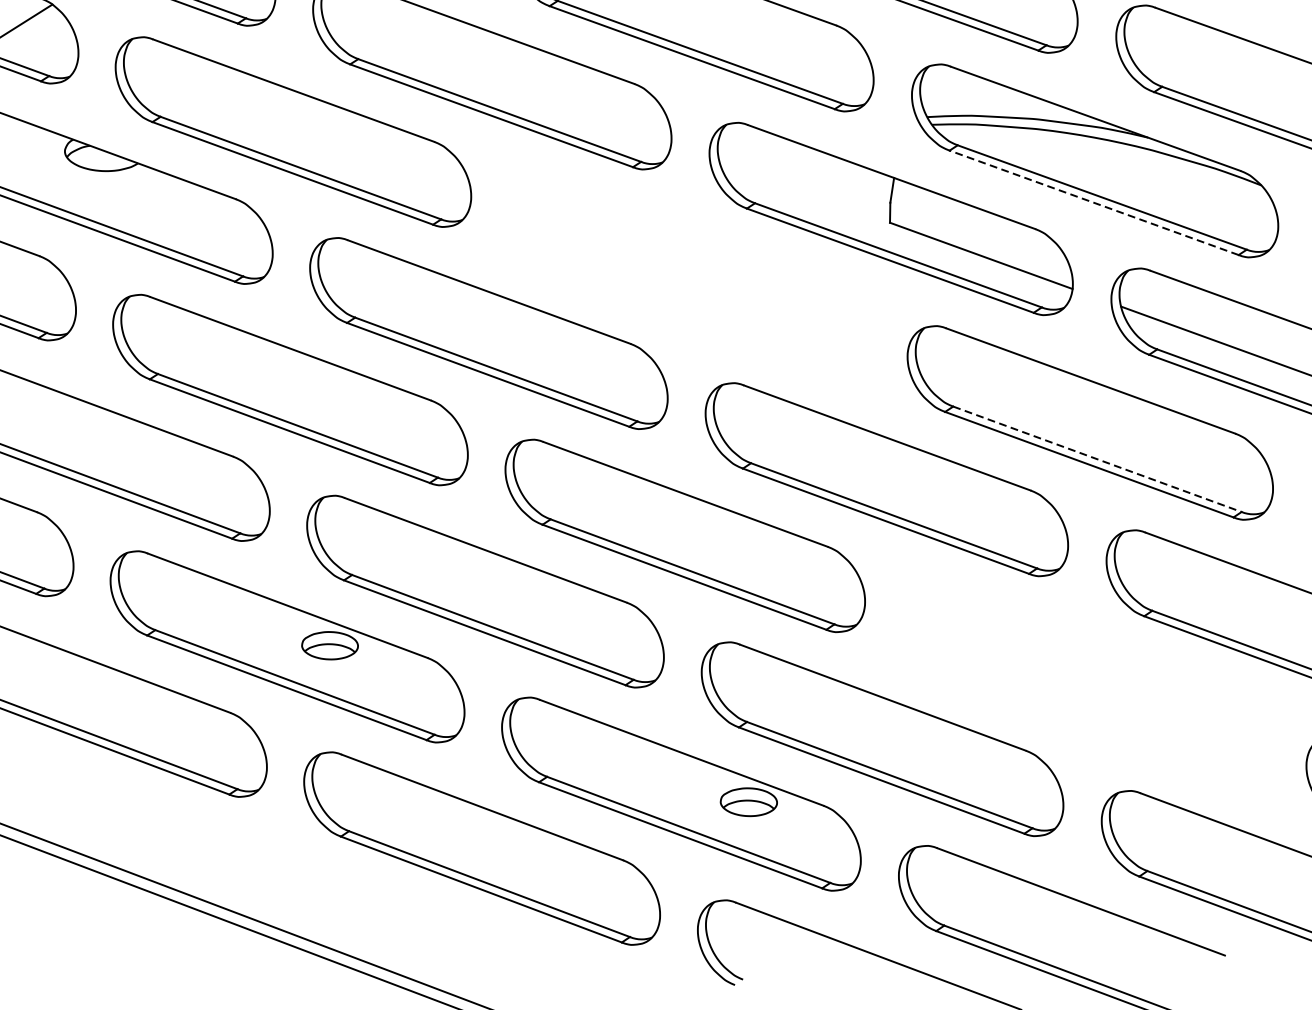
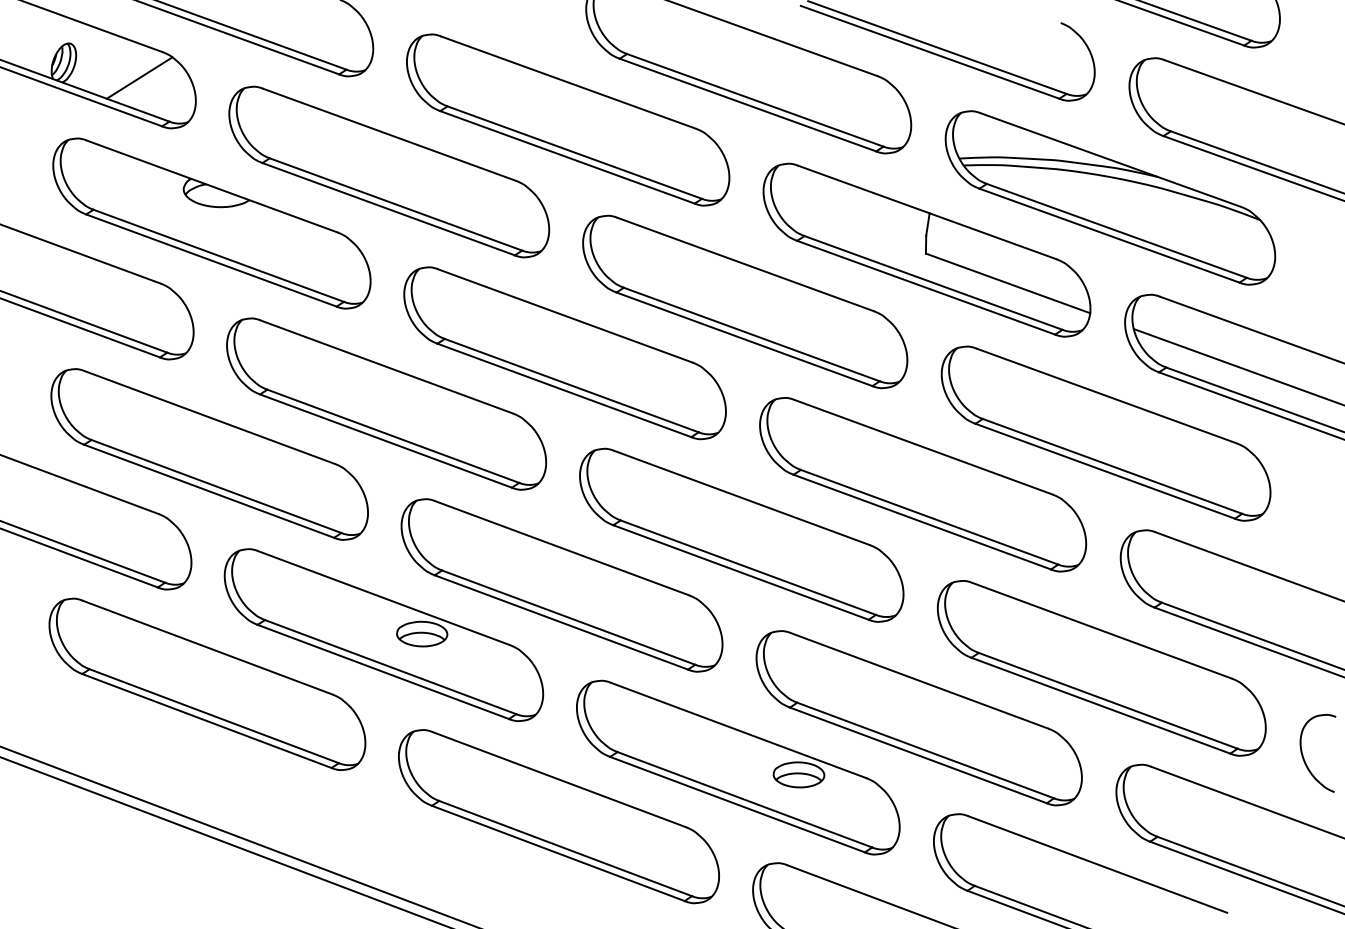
line: (1094, 202) -> (1109, 235), dashed -> solid
part: (689, 275) -> (745, 301), added
line: (1098, 459) -> (1113, 466), dashed -> solid
part: (1085, 683) -> (1101, 668), added

